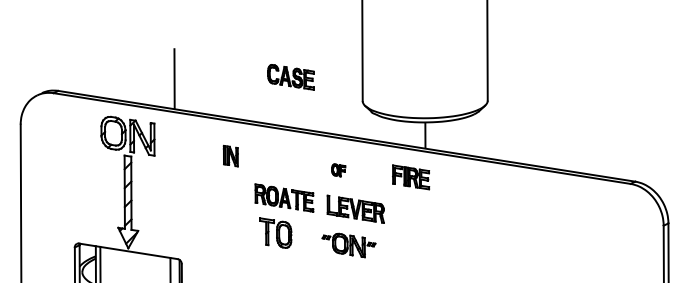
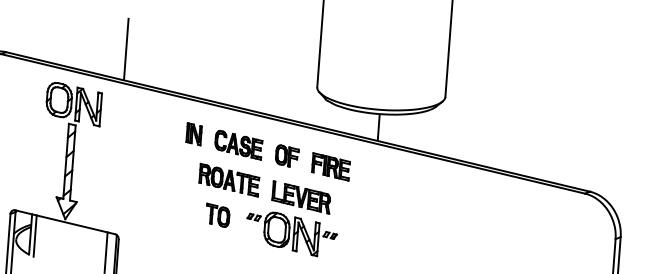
part: (290, 77) -> (238, 145), moved
part: (230, 155) -> (193, 133), moved
part: (338, 170) -> (286, 156), size x1.67
part: (411, 177) -> (331, 167), moved
part: (276, 232) -> (218, 214), size x0.71
part: (348, 245) -> (291, 233), size x1.67

